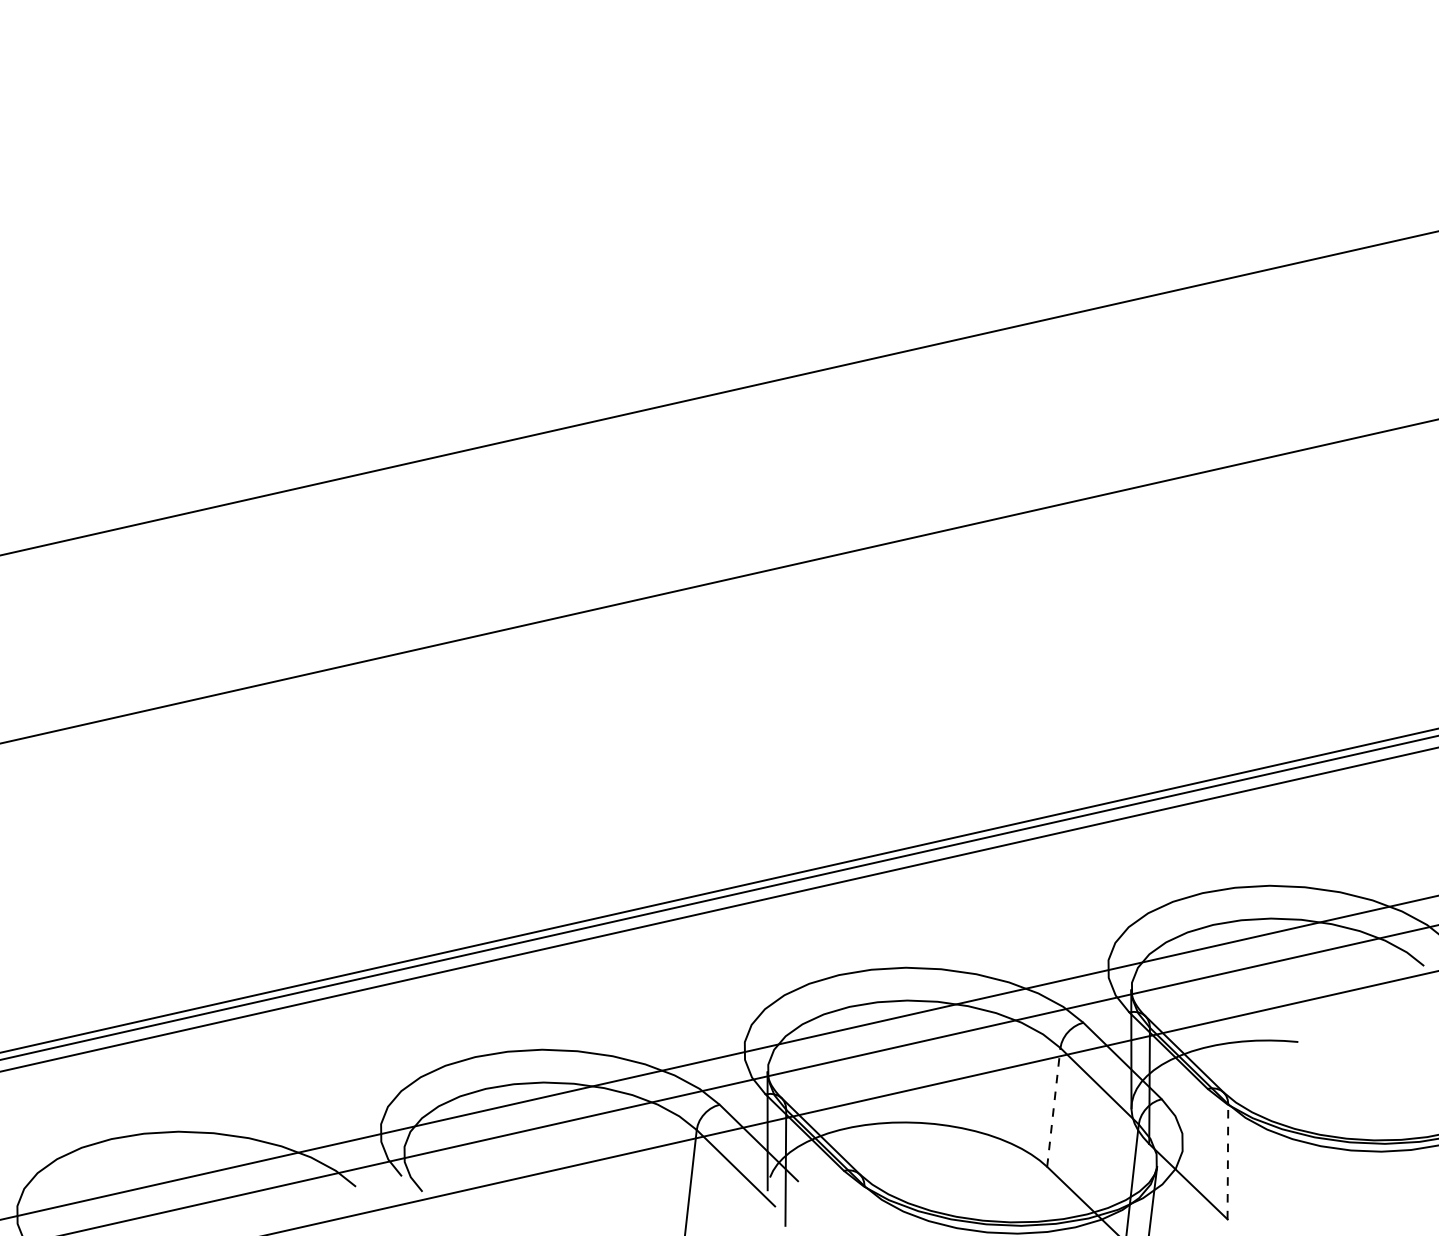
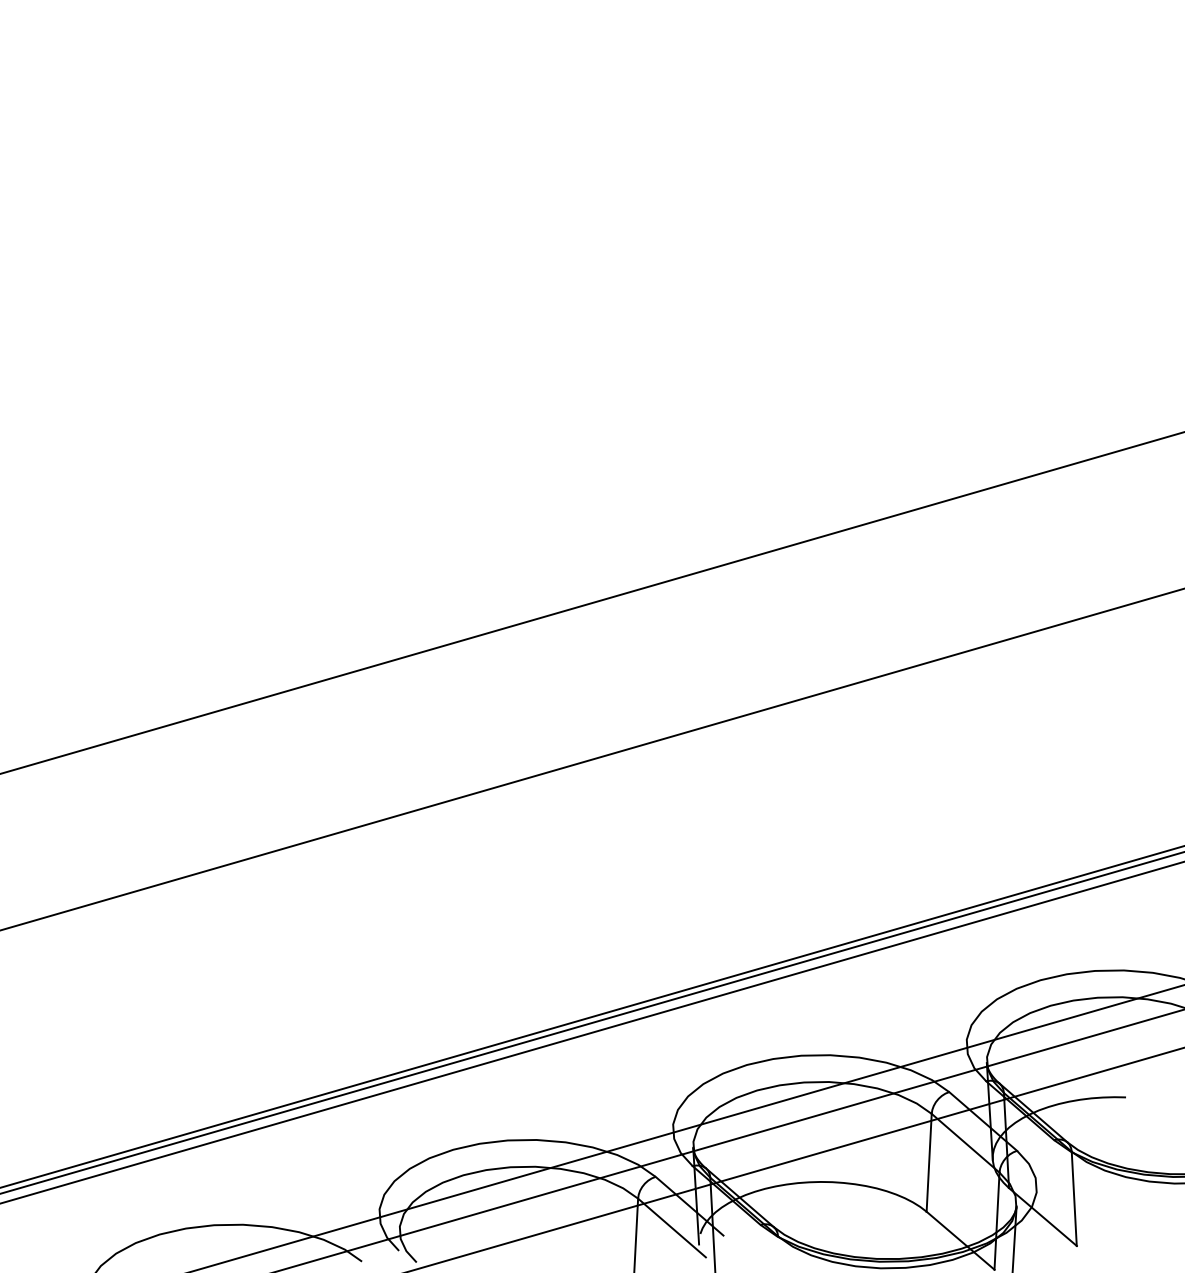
line: (1054, 1107) -> (929, 1162), dashed -> solid
line: (1228, 1161) -> (1074, 1198), dashed -> solid

